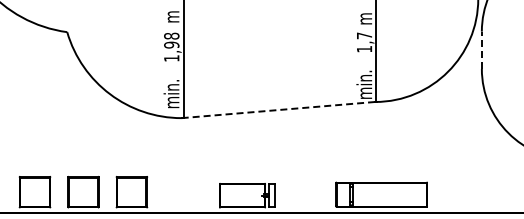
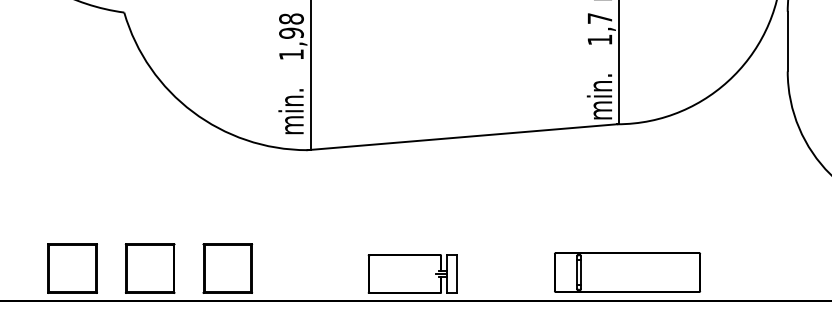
line: (481, 50) -> (787, 41), dashed -> solid
line: (278, 110) -> (462, 137), dashed -> solid

